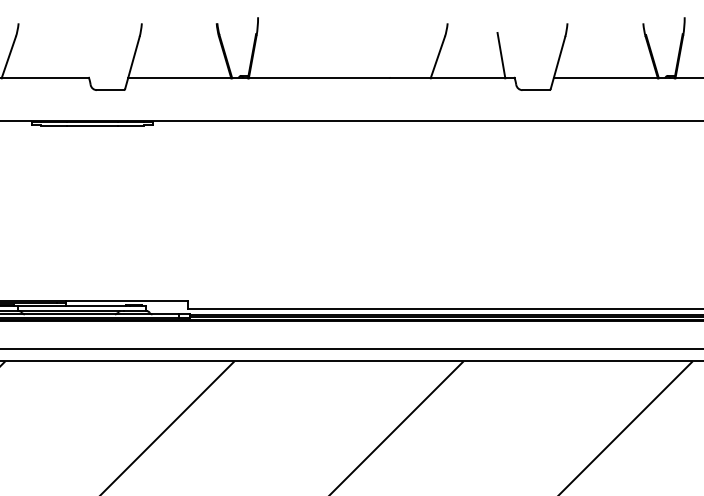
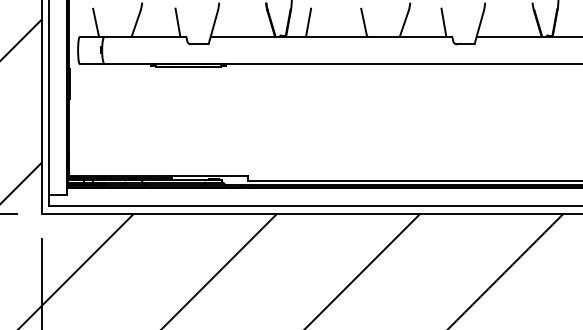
line: (75, 55) -> (177, 22), added
line: (284, 55) -> (308, 22), added
line: (374, 55) -> (364, 22), added

